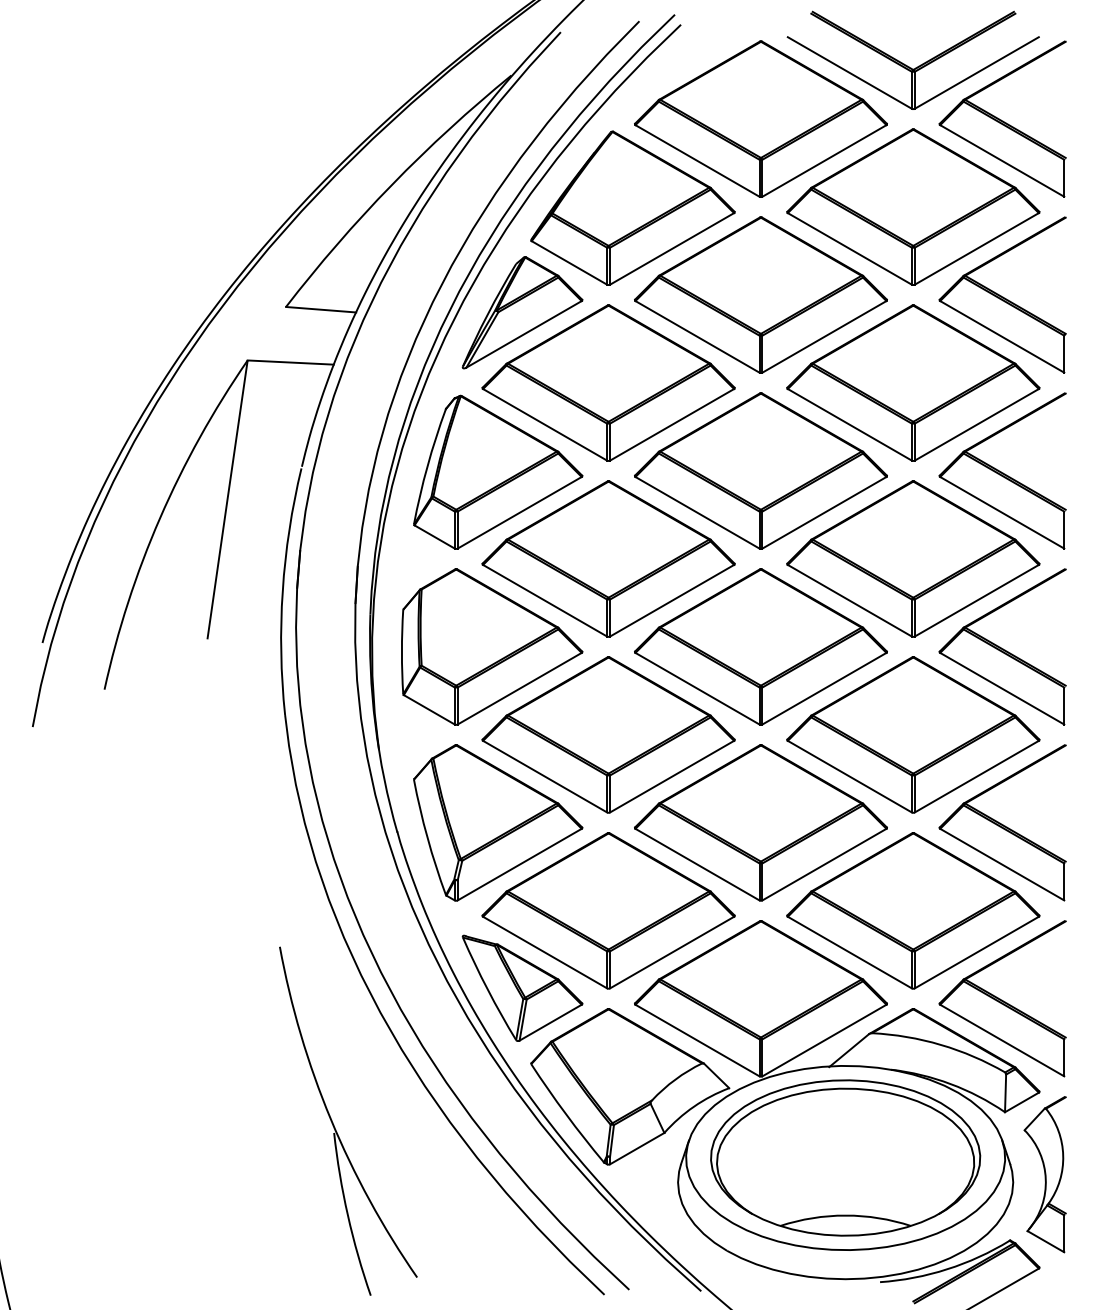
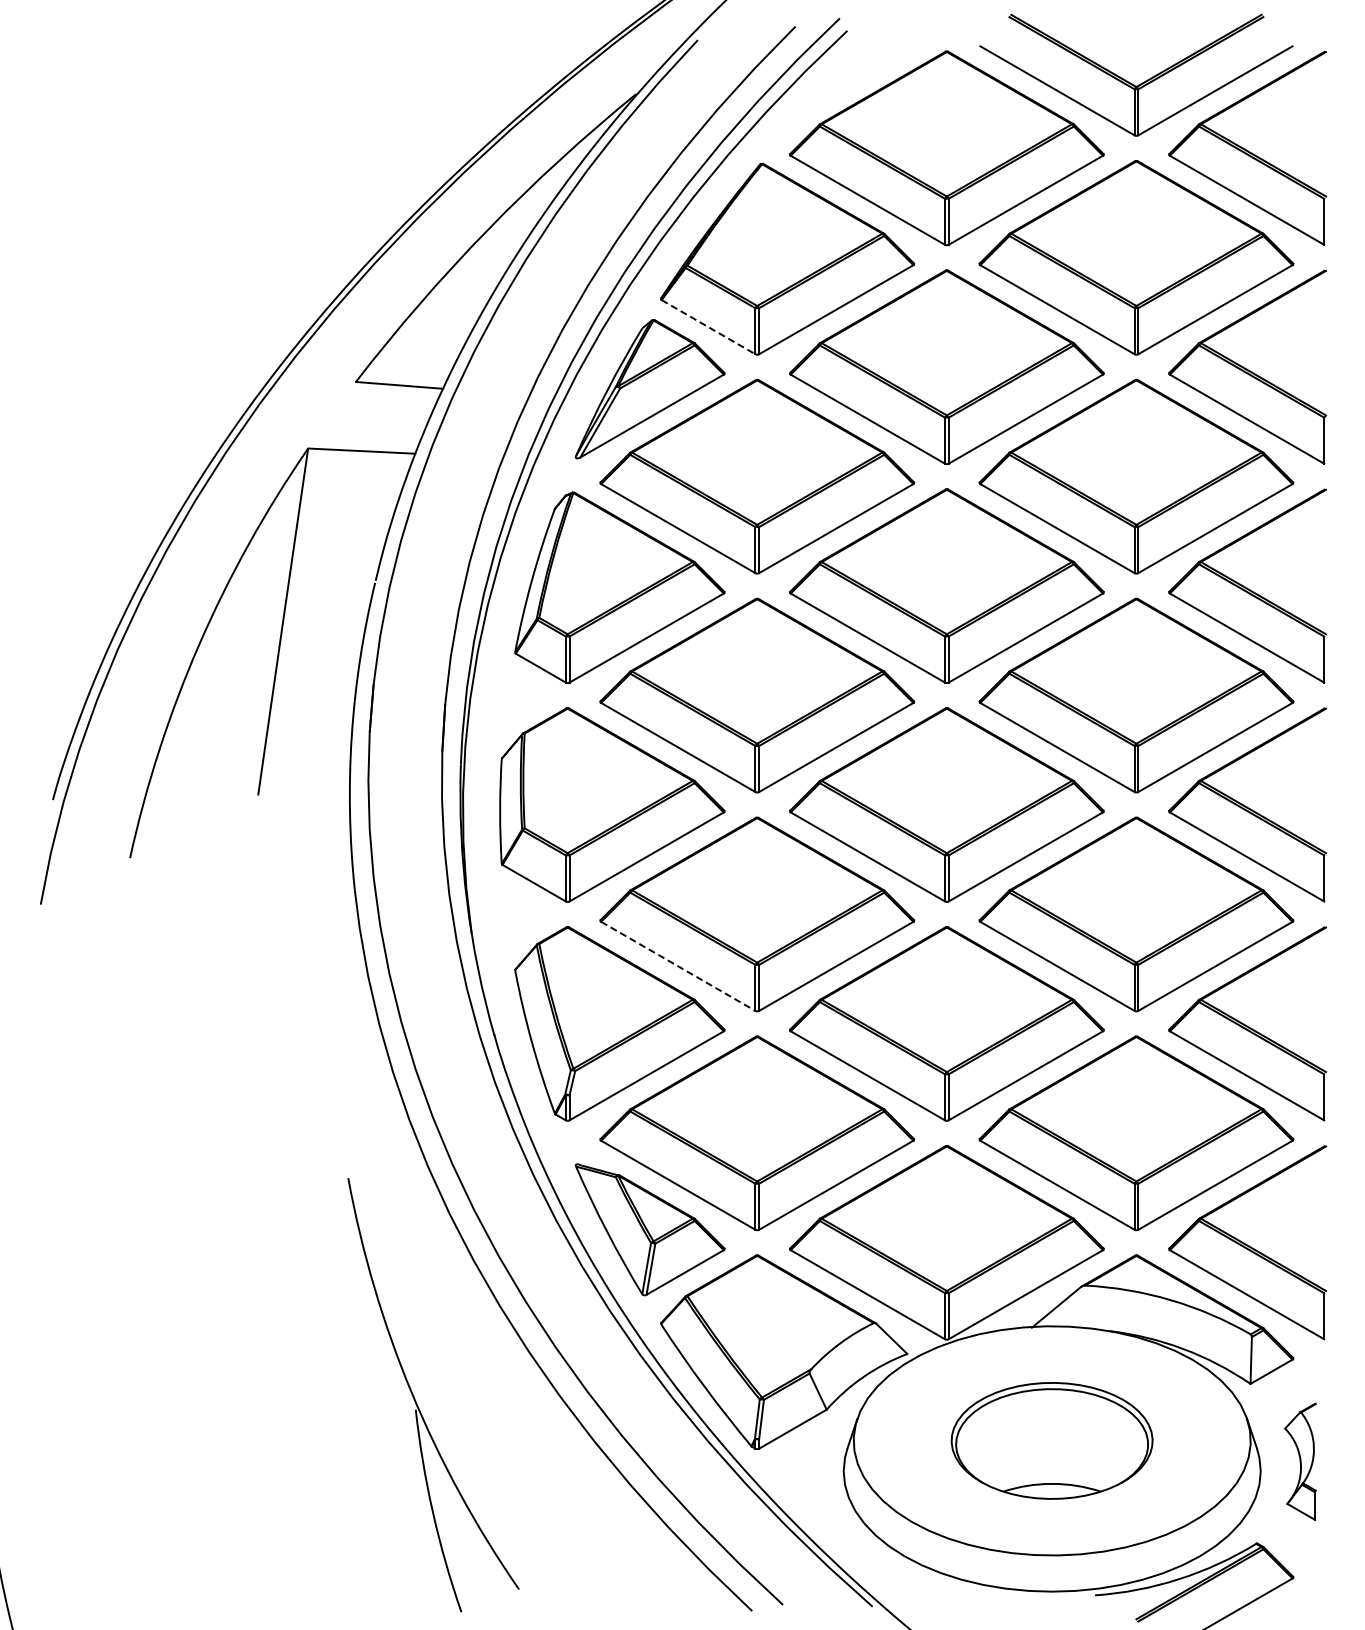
line: (570, 263) -> (709, 327), solid -> dashed
line: (545, 776) -> (678, 966), solid -> dashed
part: (845, 1157) -> (1051, 1440), size x0.6
part: (1045, 1174) -> (1300, 1461), size x0.6

